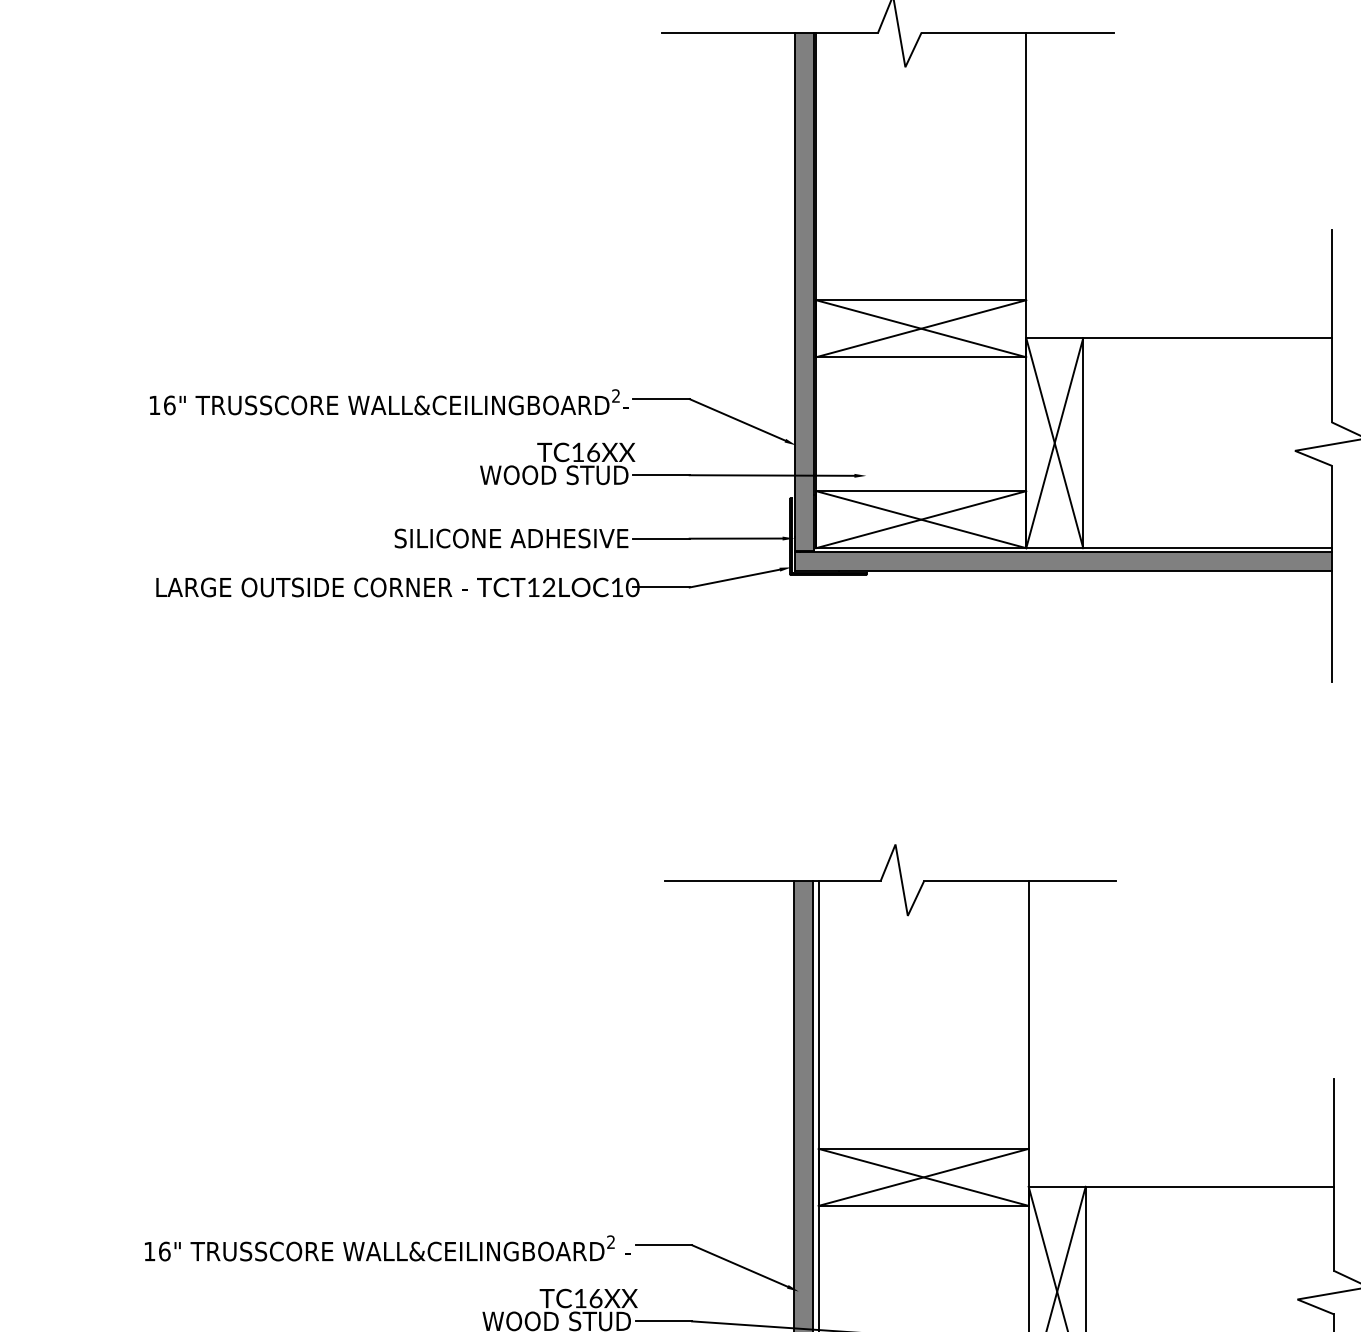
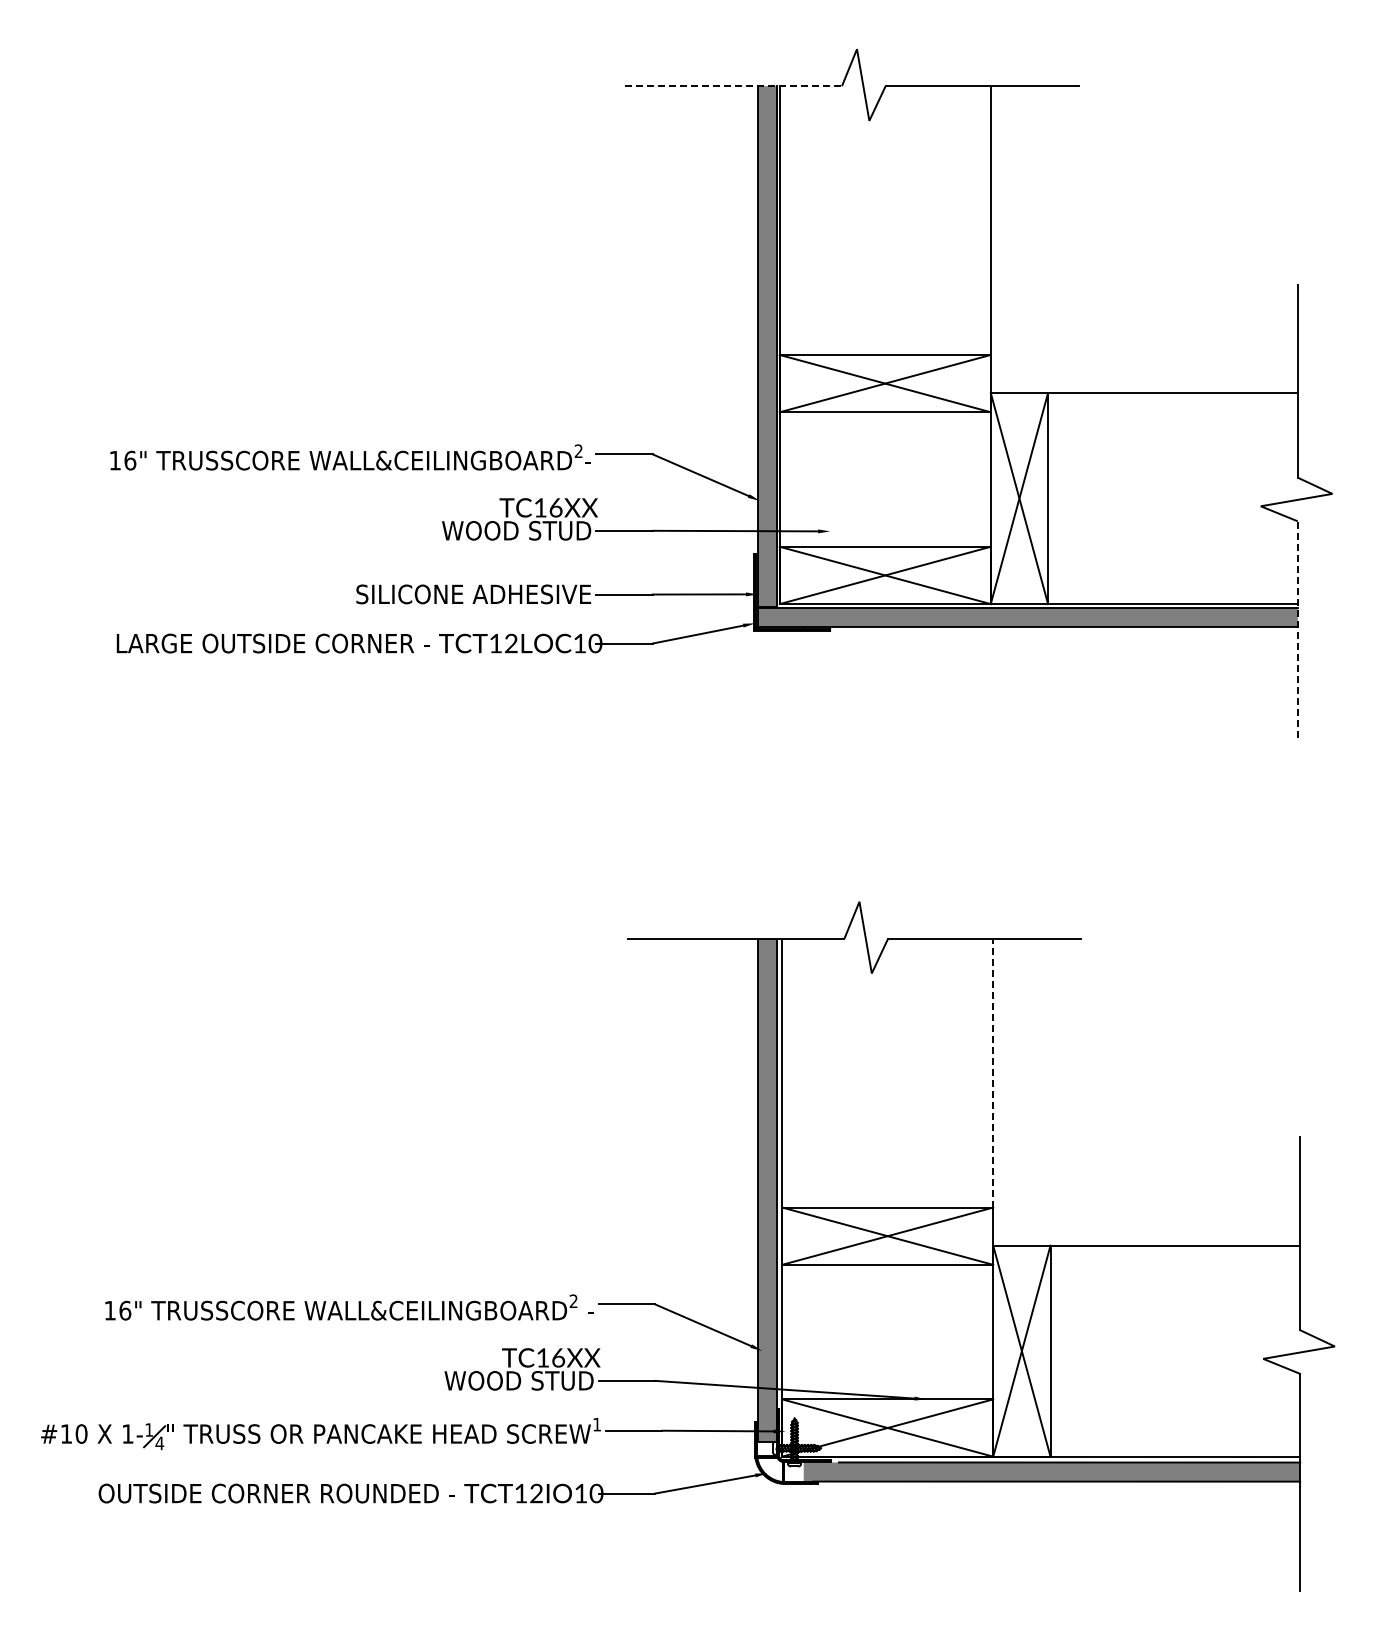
line: (771, 32) -> (734, 86), solid -> dashed
line: (1331, 573) -> (1297, 629), solid -> dashed
line: (1028, 1014) -> (993, 1072), solid -> dashed

